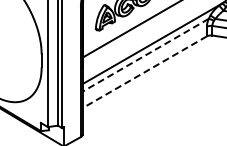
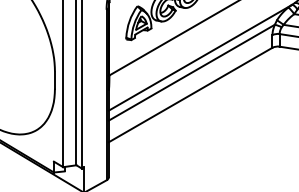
line: (145, 55) -> (191, 72), dashed -> solid
line: (144, 72) -> (190, 95), dashed -> solid

